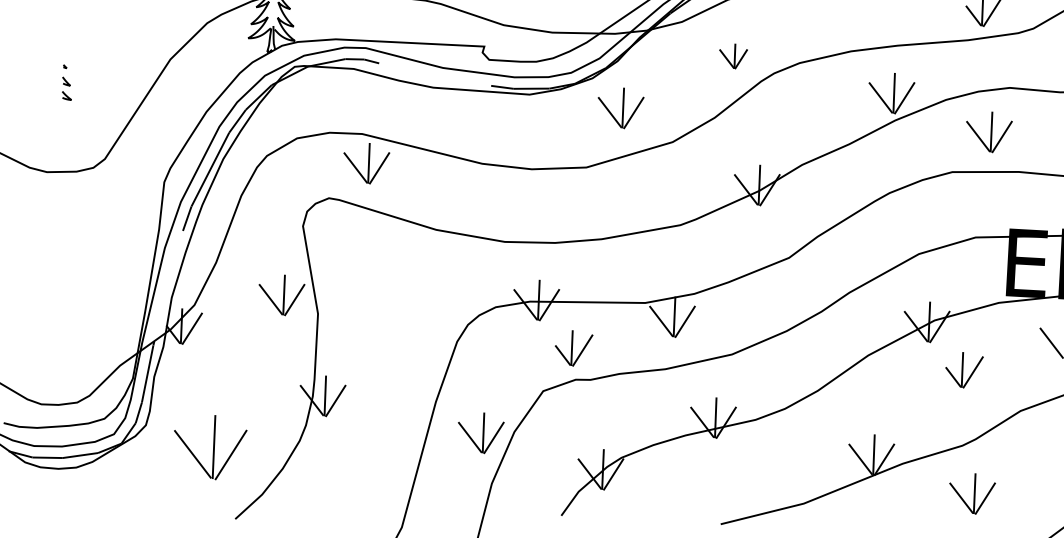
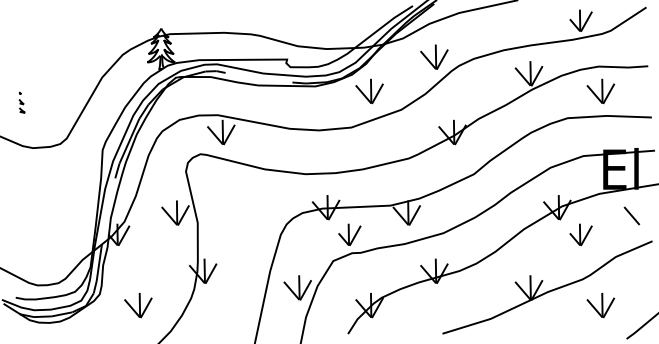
part: (733, 55) -> (434, 56), size x1.67
part: (66, 82) -> (21, 102), moved
part: (988, 130) -> (600, 90), moved
part: (210, 447) -> (138, 305), size x0.62
part: (971, 493) -> (600, 305), moved

